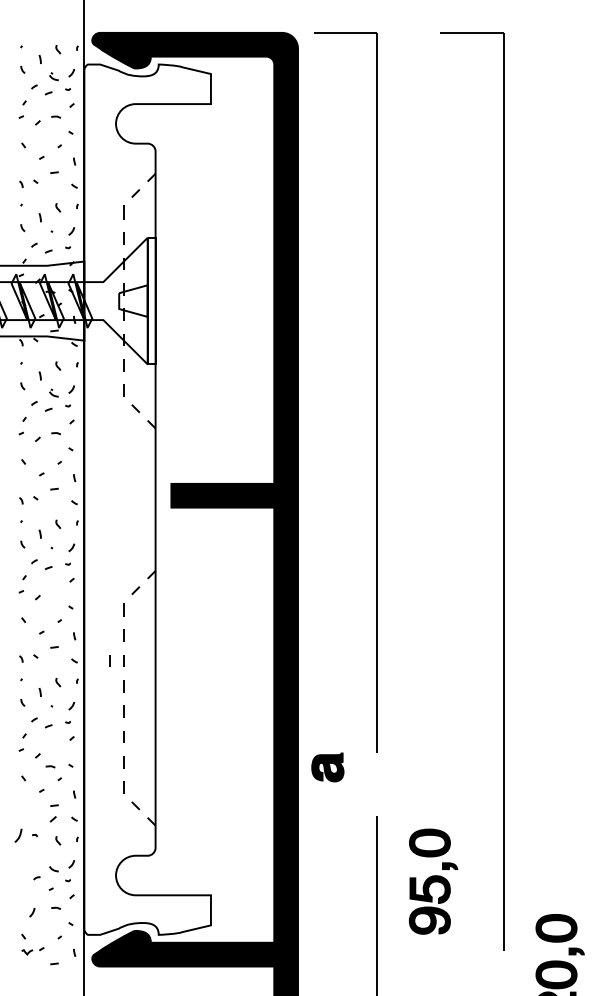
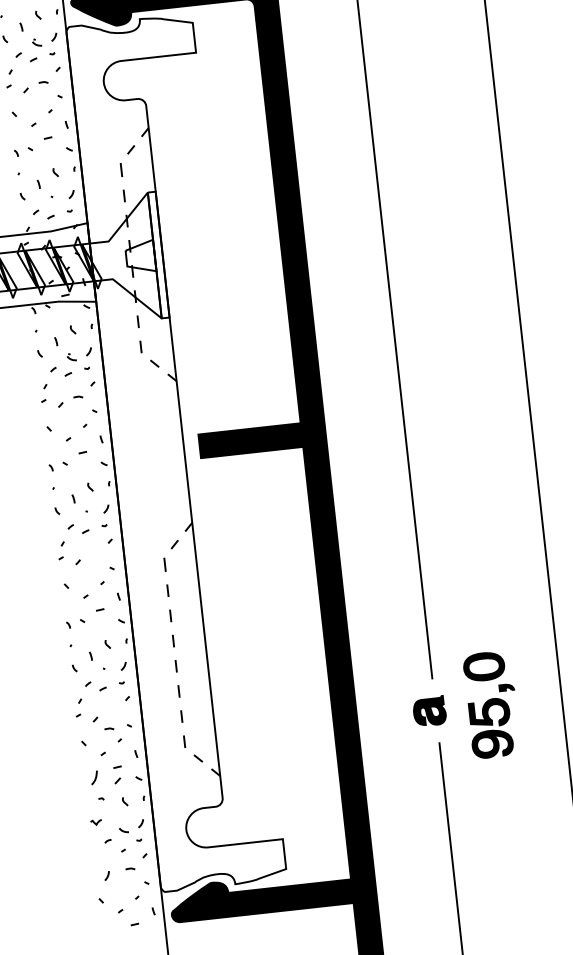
line: (109, 660) -> (156, 616), removed
part: (327, 767) -> (429, 711), moved
curve: (19, 835) -> (95, 777), moved
part: (433, 881) -> (491, 704), moved
curve: (27, 952) -> (96, 822), moved

